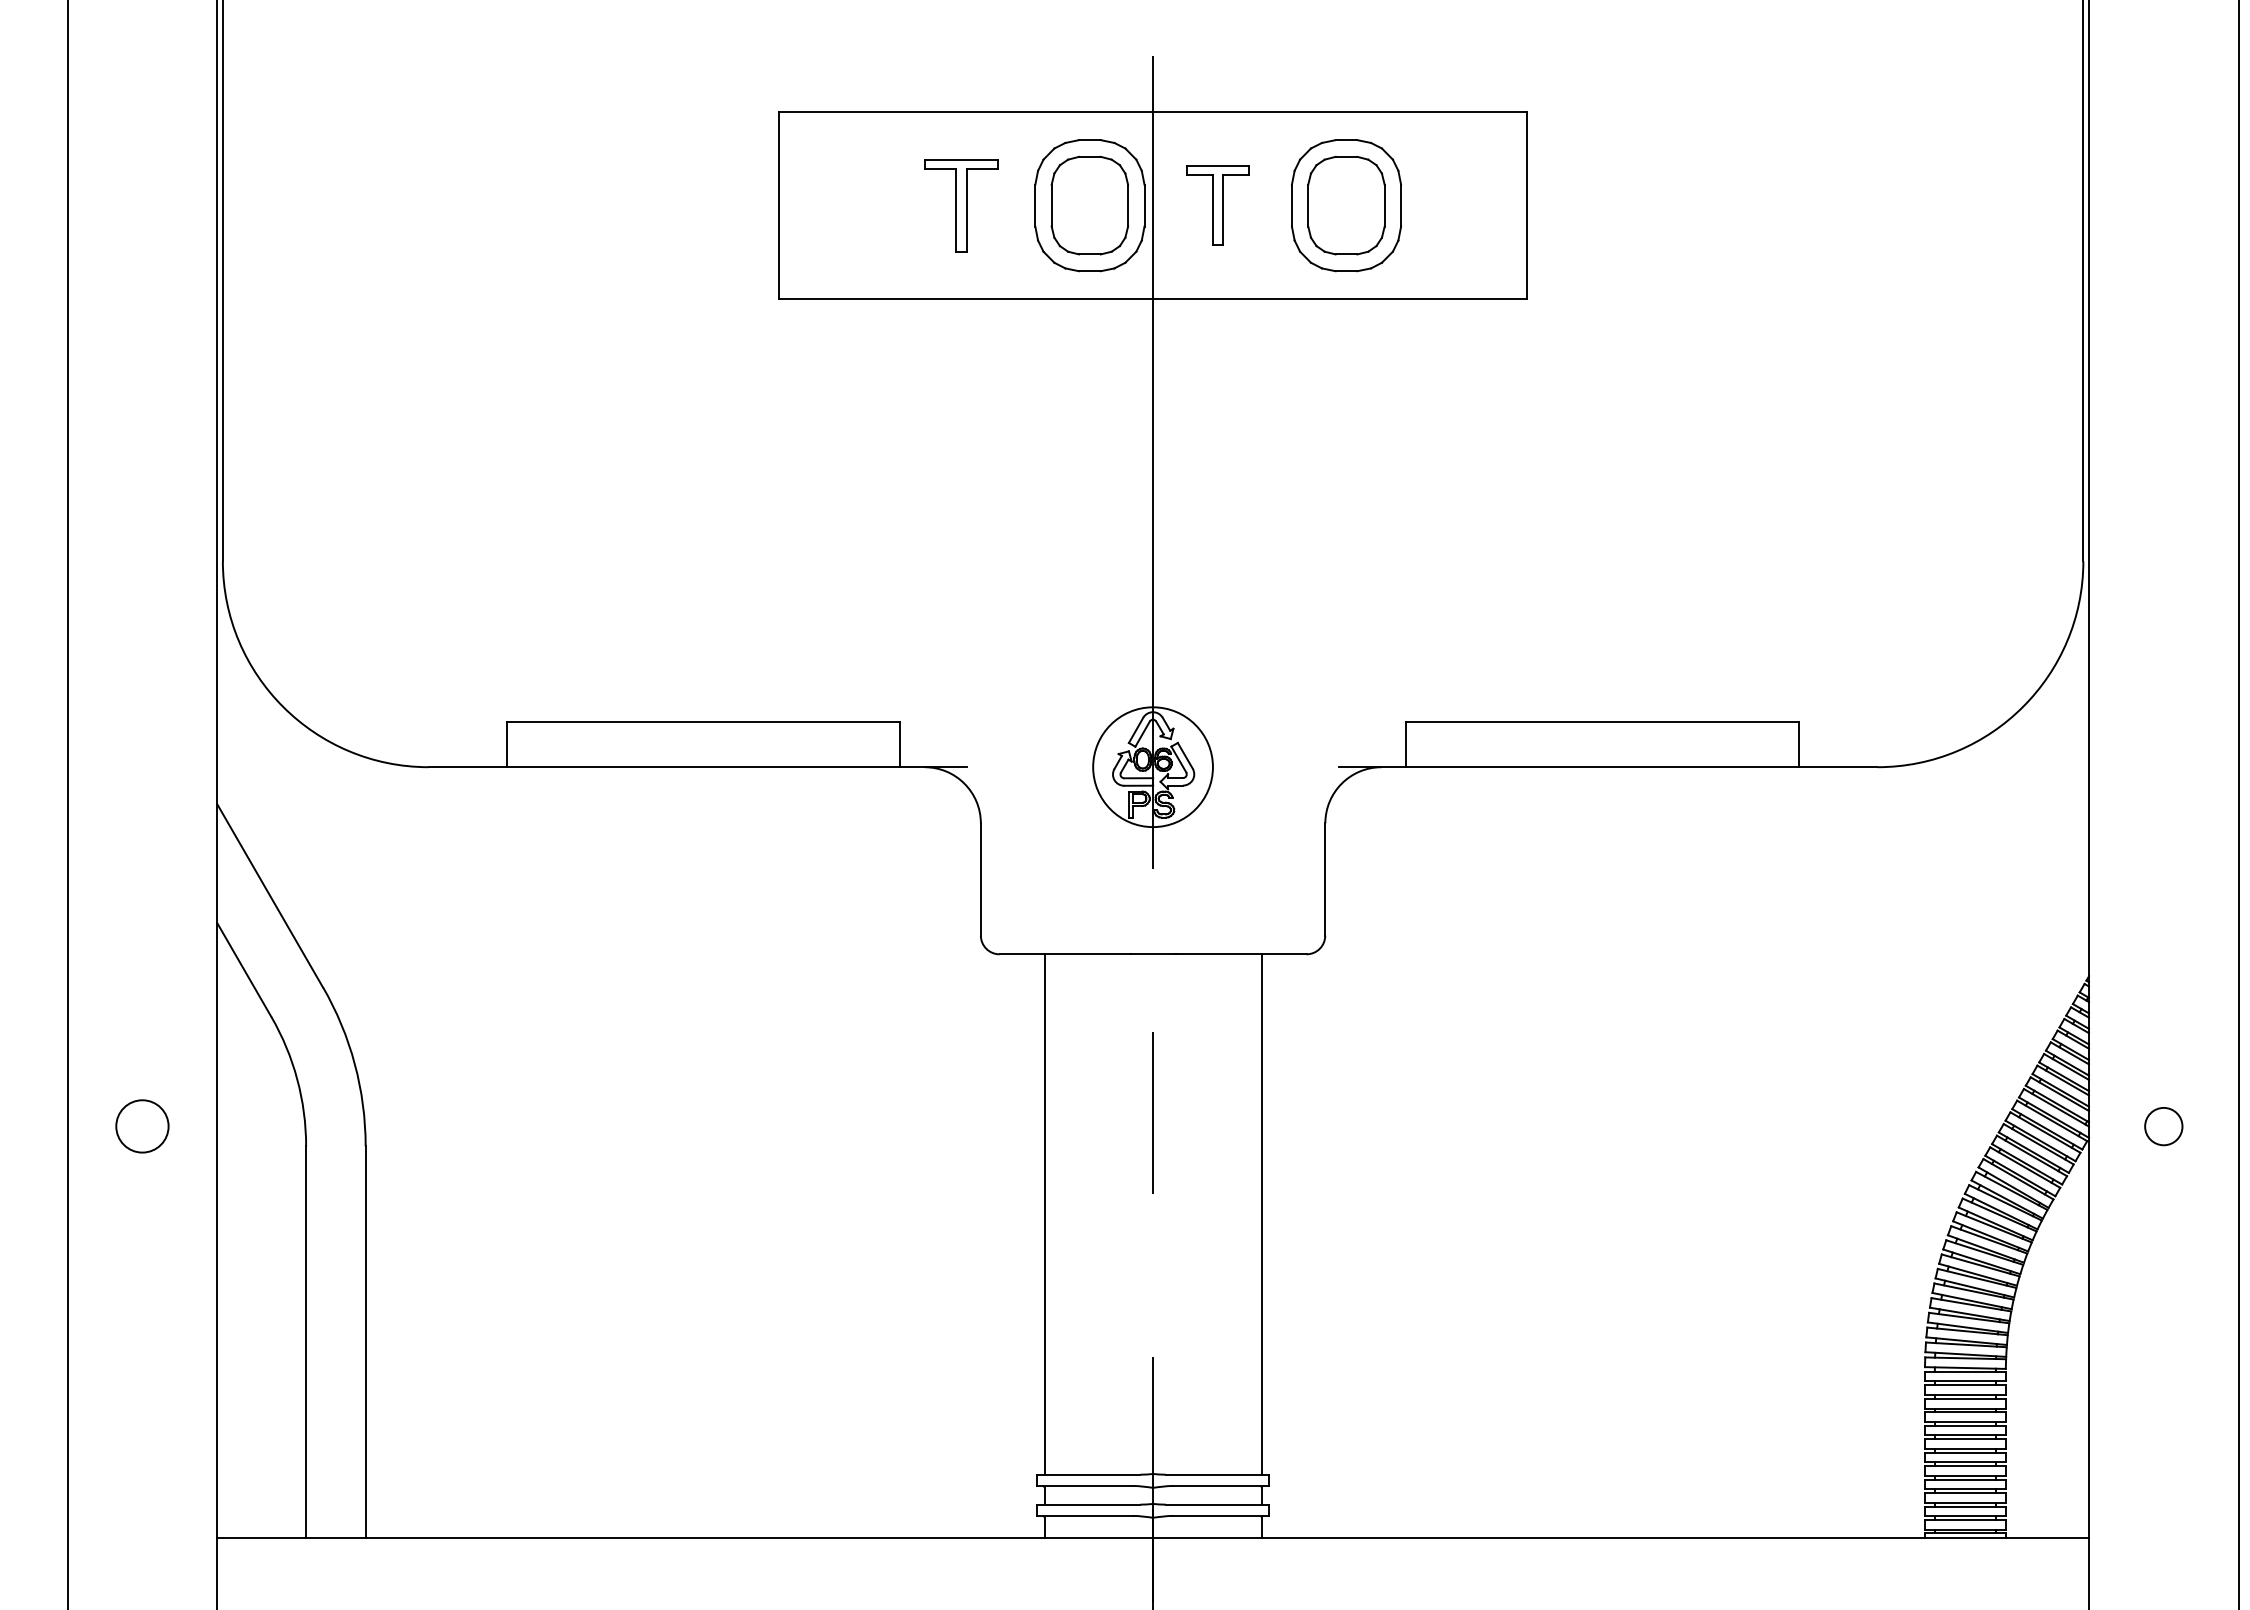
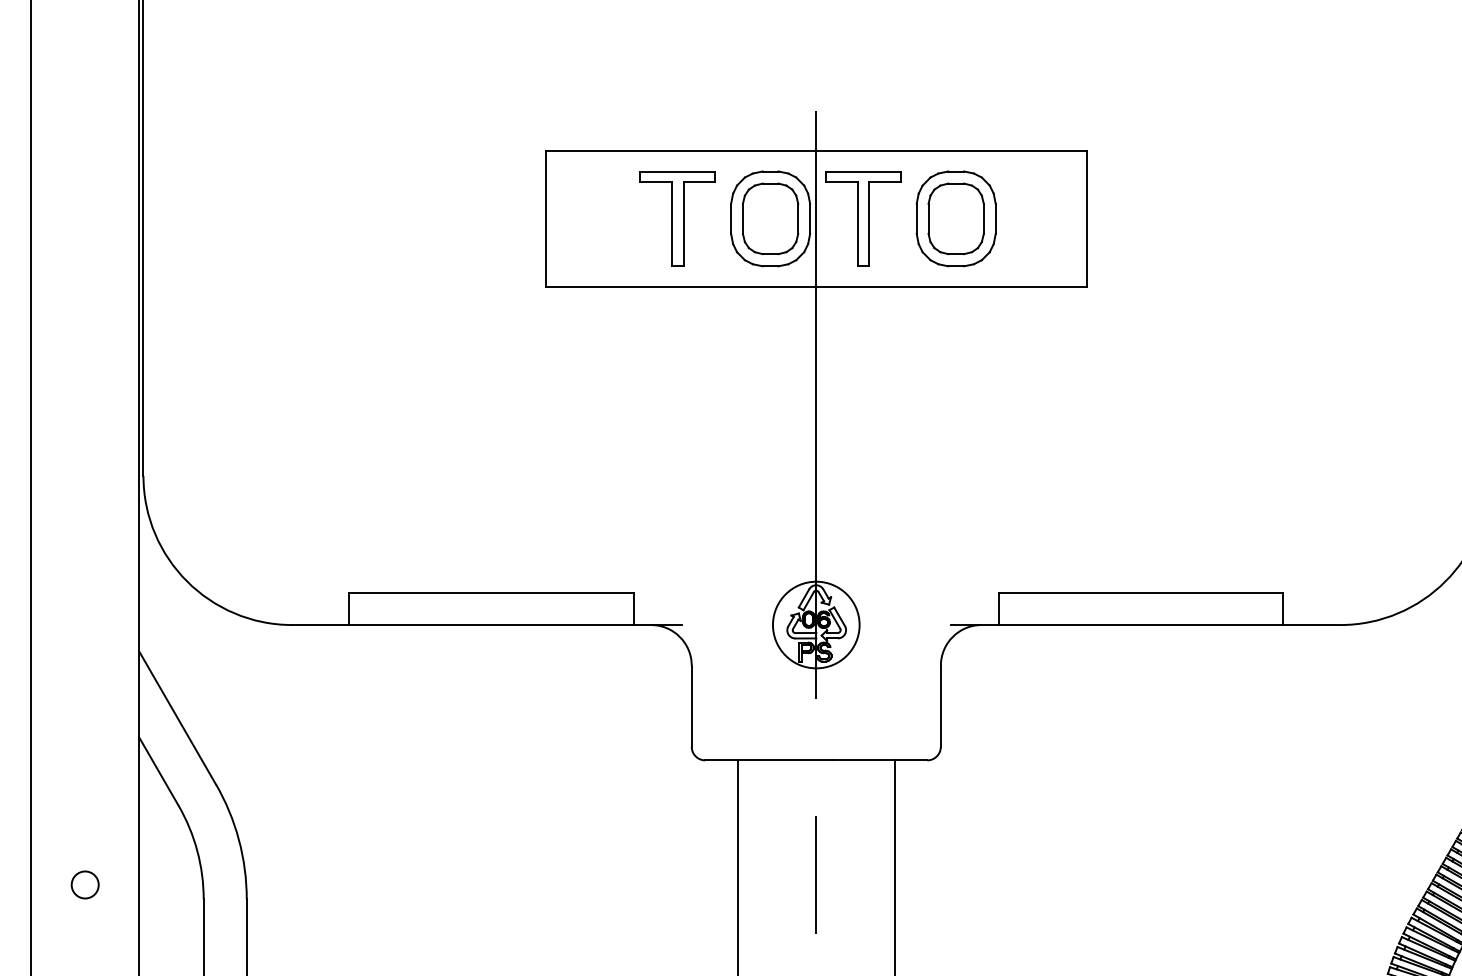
part: (961, 205) -> (677, 218), size x1.43
part: (1217, 205) -> (862, 218), size x1.67
circle: (141, 1126) -> (84, 884), size x0.71

